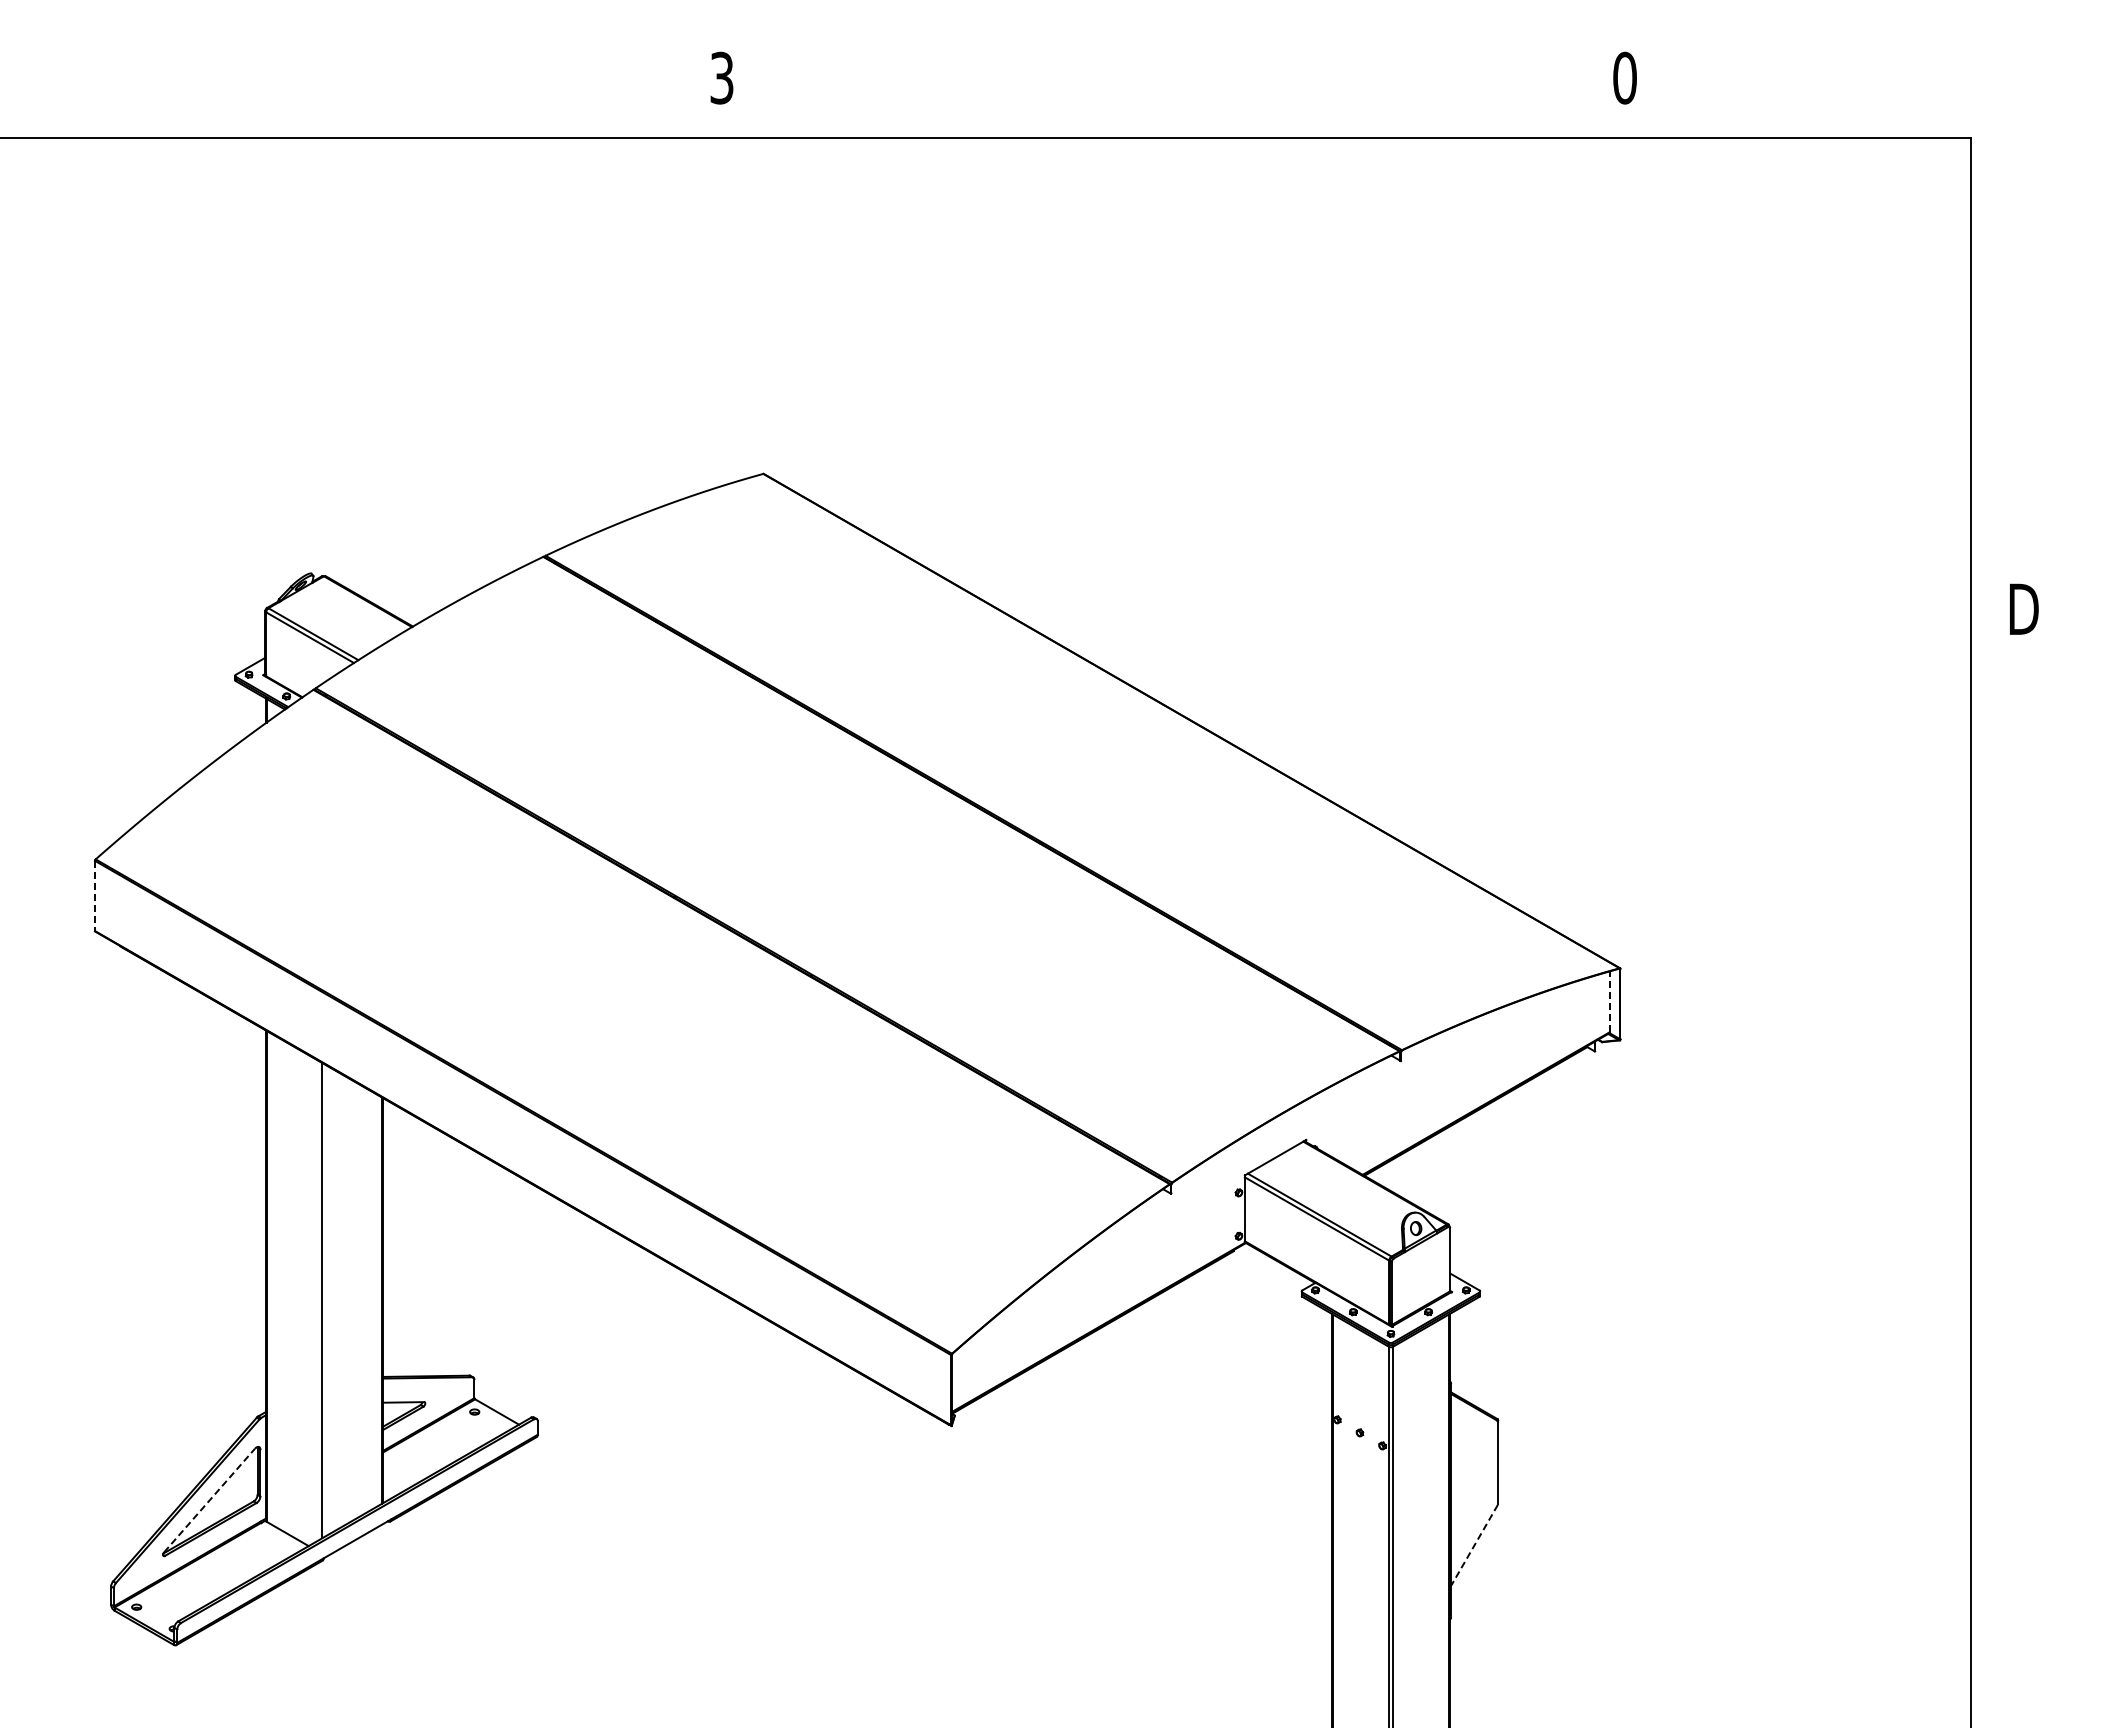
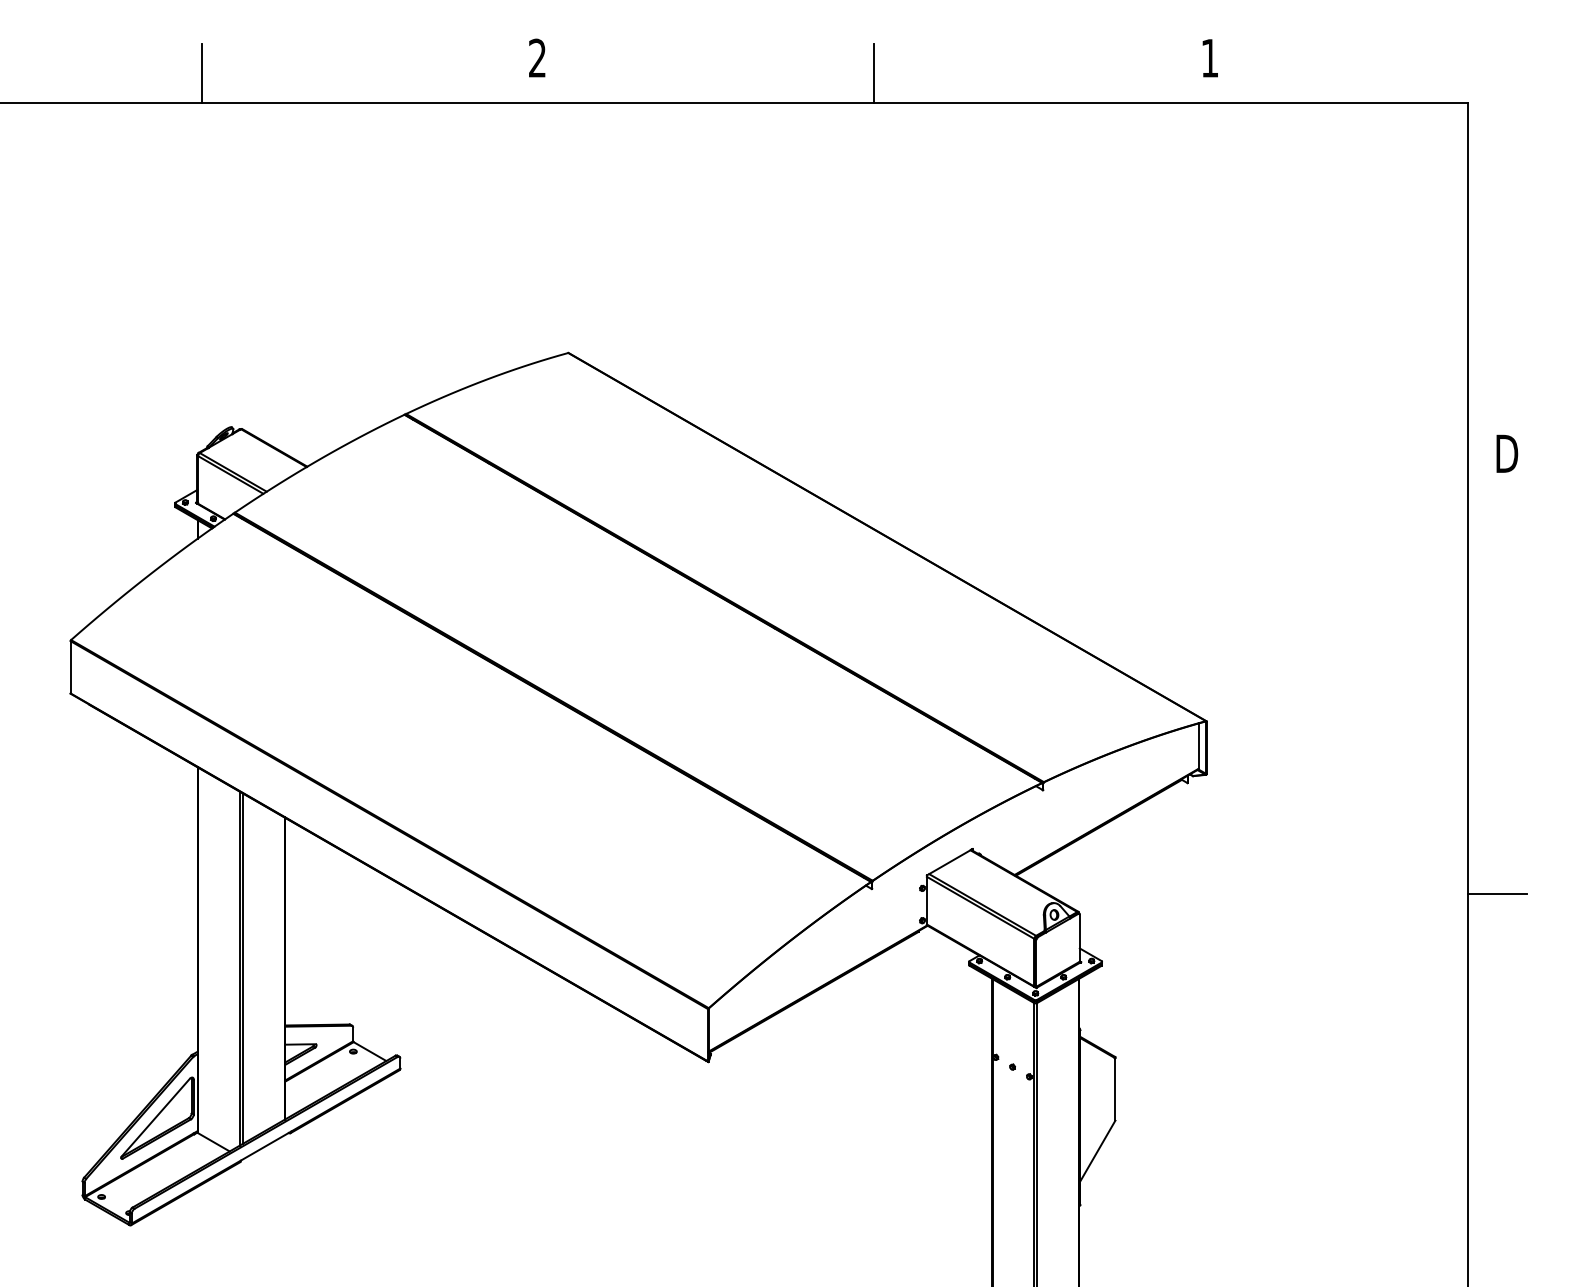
text: (1624, 77) -> (1209, 57), 0 -> 1
text: (721, 78) -> (537, 58), 3 -> 2
line: (271, 98) -> (202, 73), added
line: (1174, 98) -> (874, 73), added
line: (94, 896) -> (70, 667), dashed -> solid
line: (1609, 1001) -> (1198, 745), dashed -> solid
line: (2010, 1200) -> (1497, 894), added
line: (326, 1300) -> (242, 968), added
line: (209, 1500) -> (155, 1117), dashed -> solid
line: (1474, 1545) -> (1097, 1151), dashed -> solid

